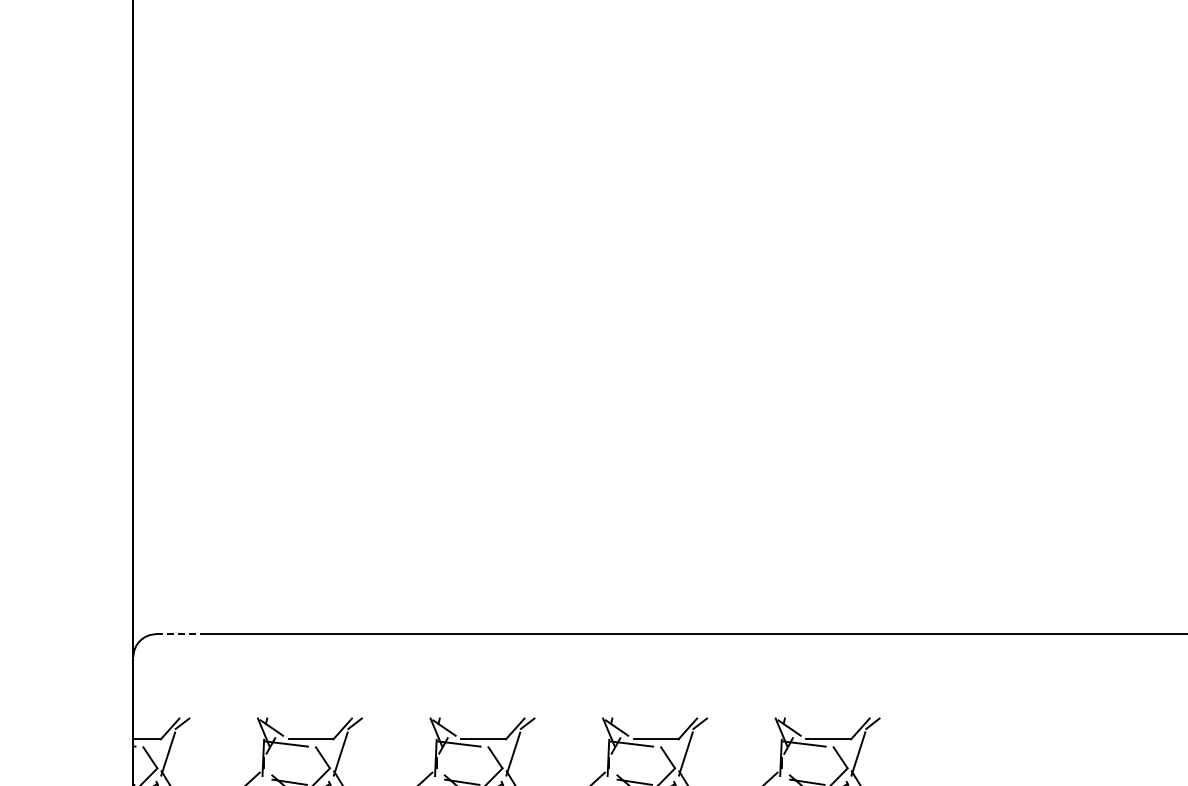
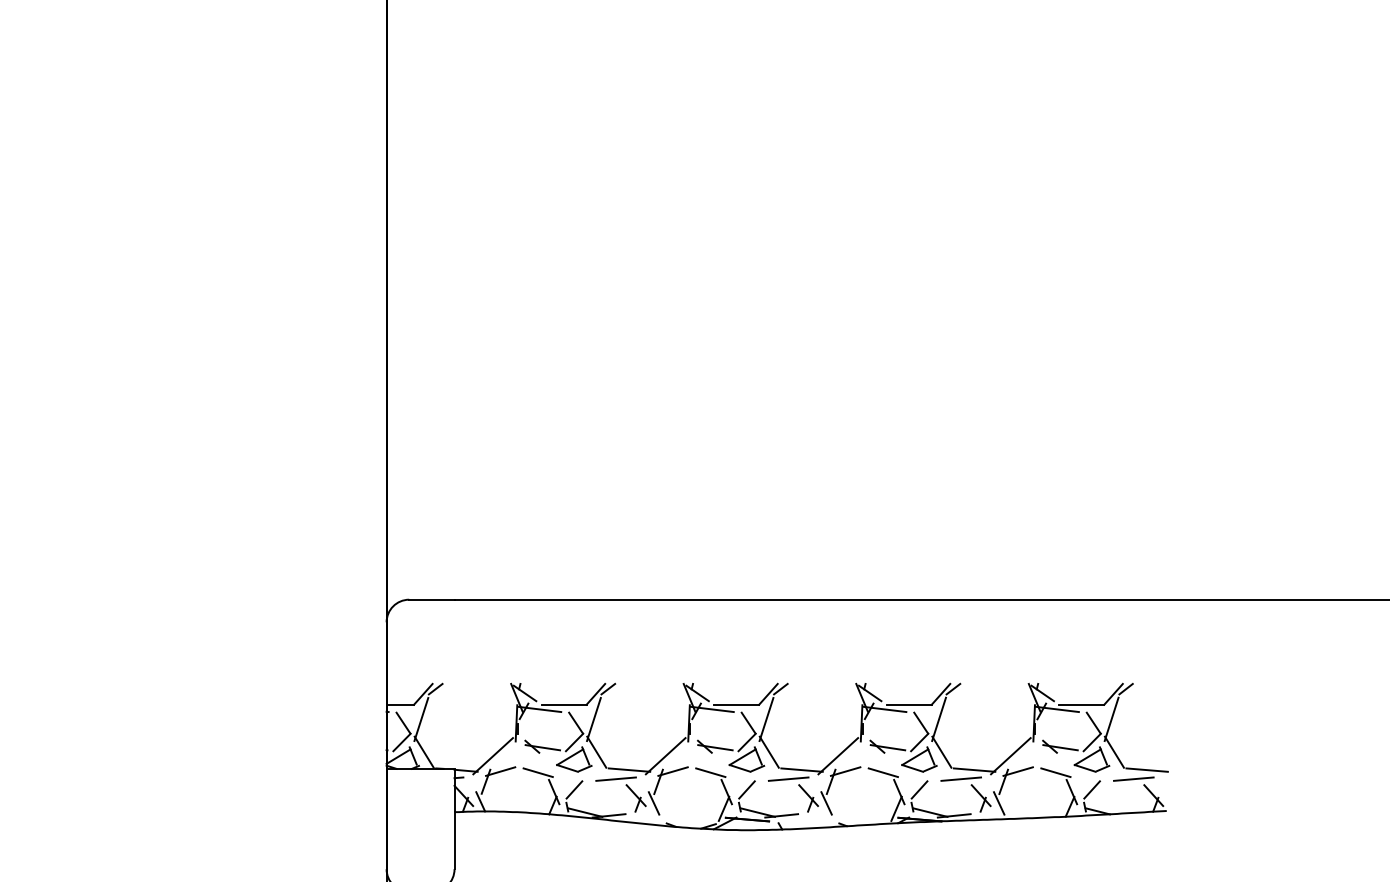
line: (178, 634) -> (431, 599), dashed -> solid

